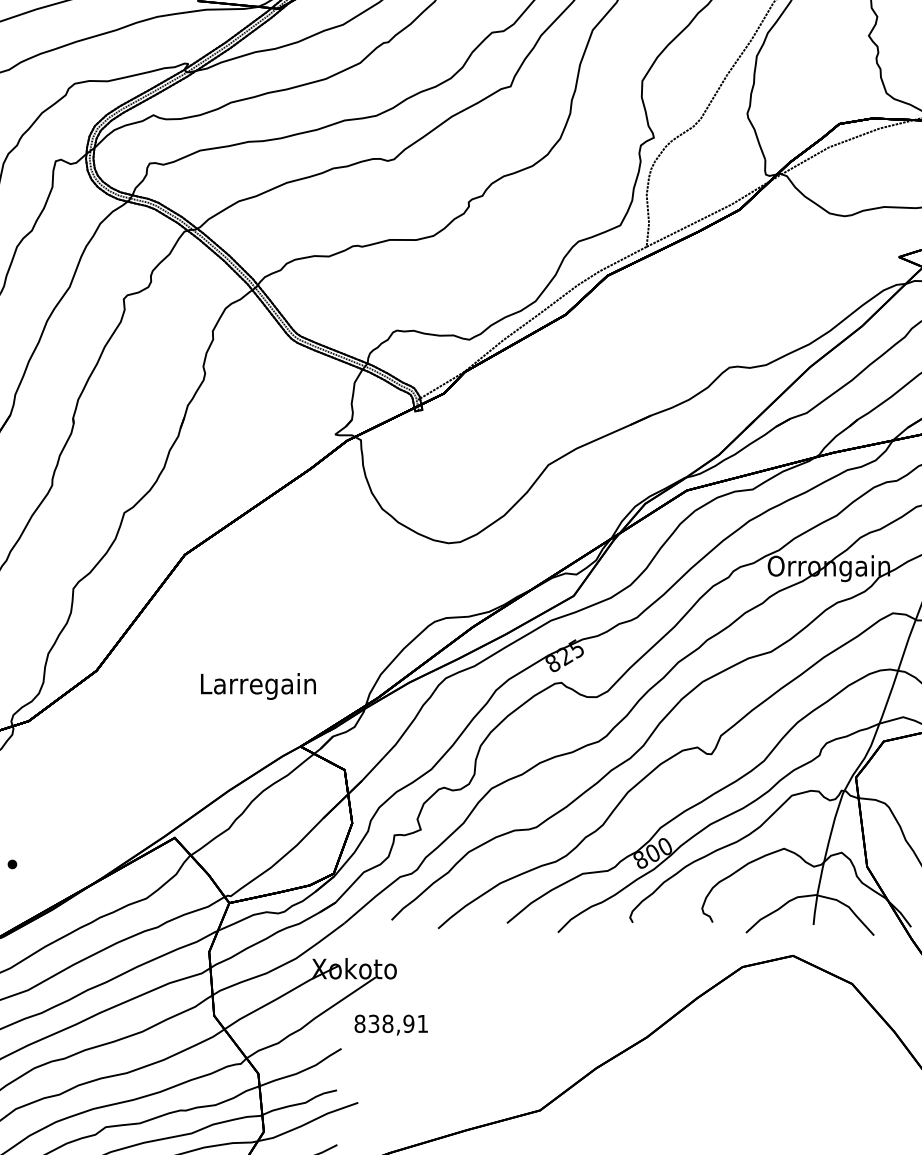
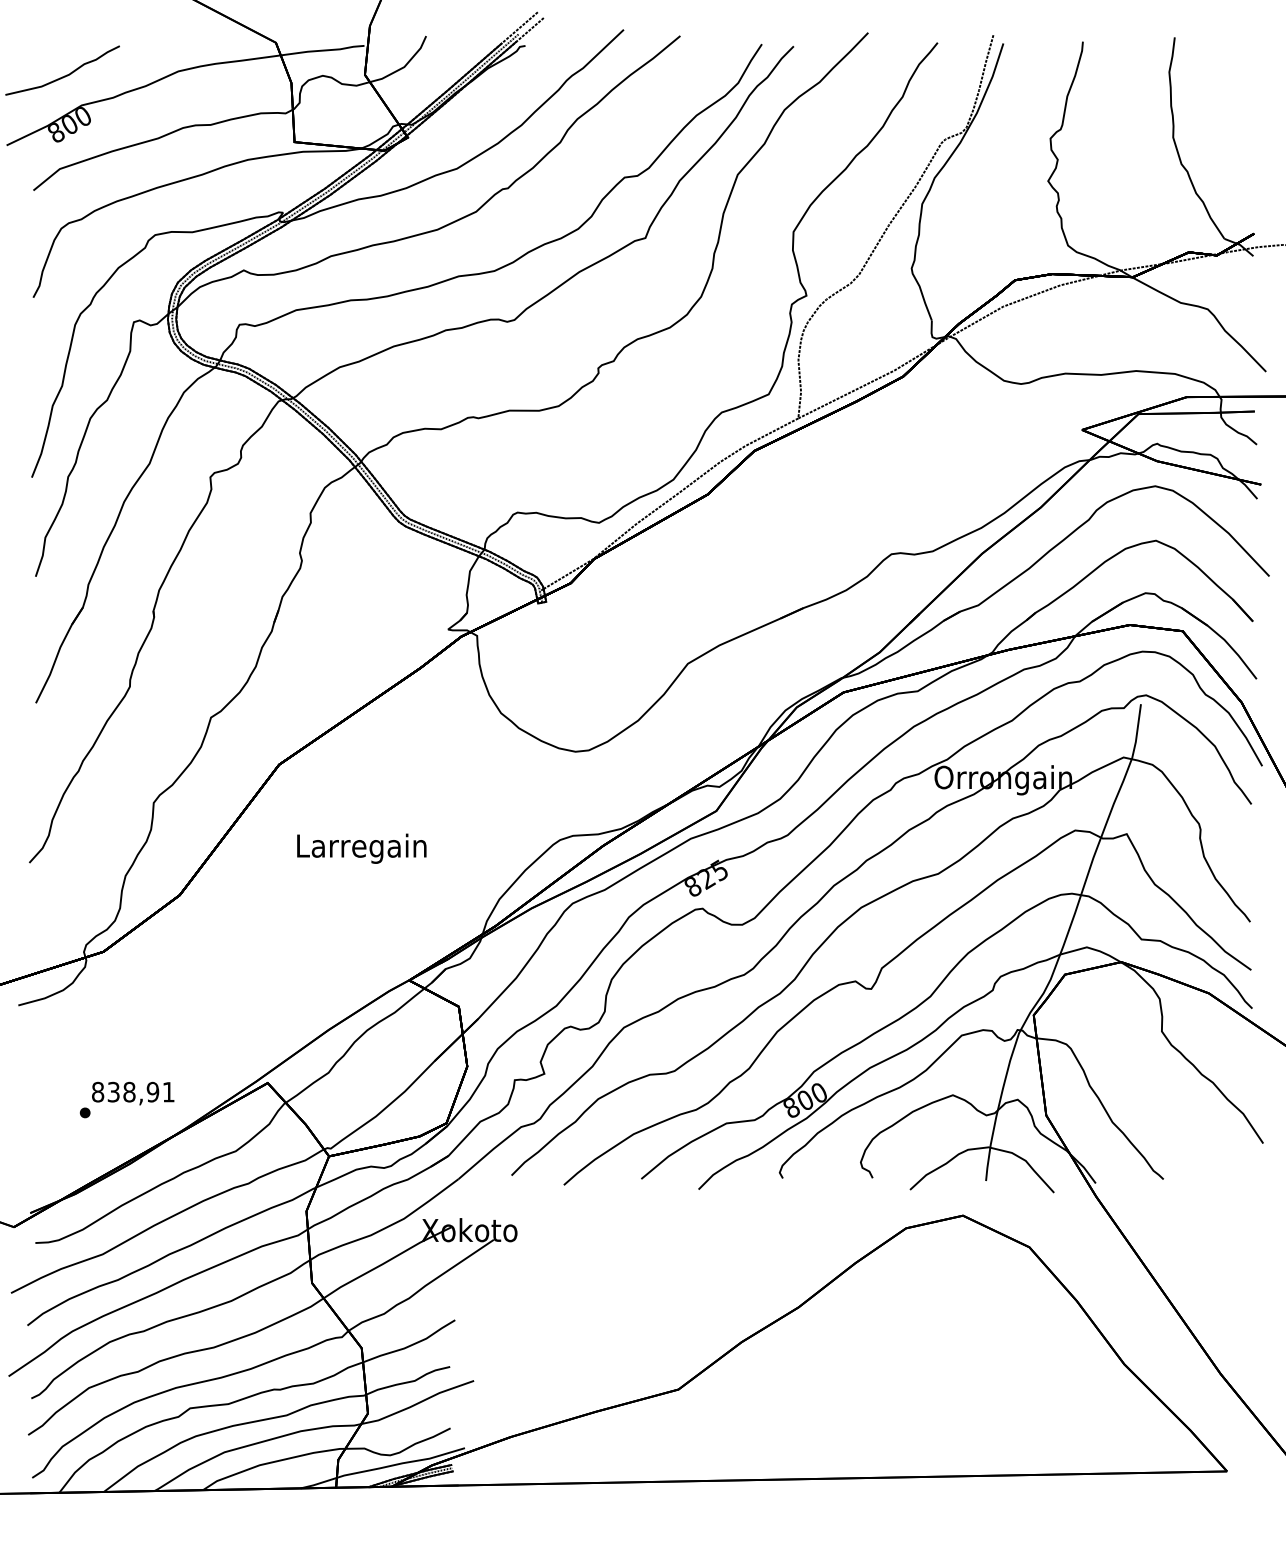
text: (258, 686) -> (361, 848), moved
text: (391, 1025) -> (133, 1093), moved

